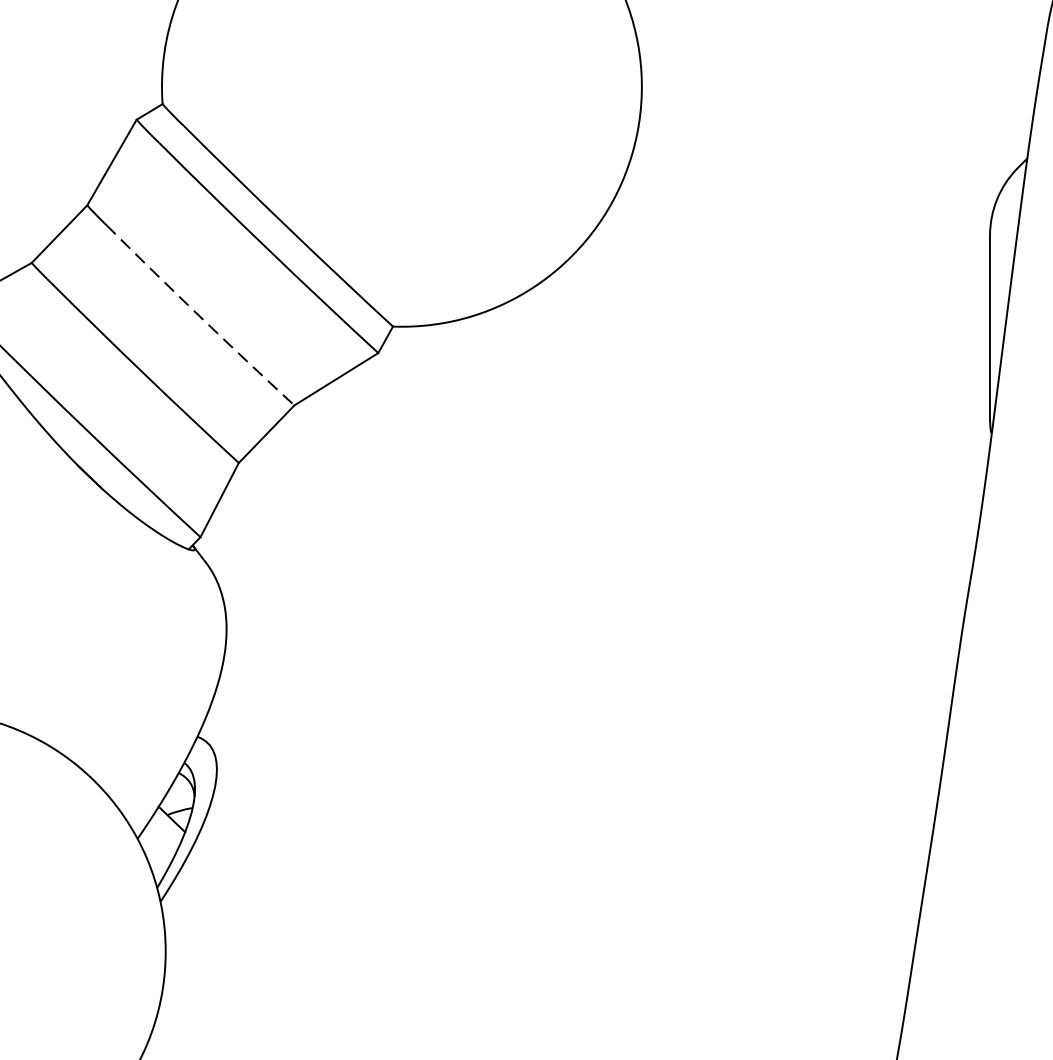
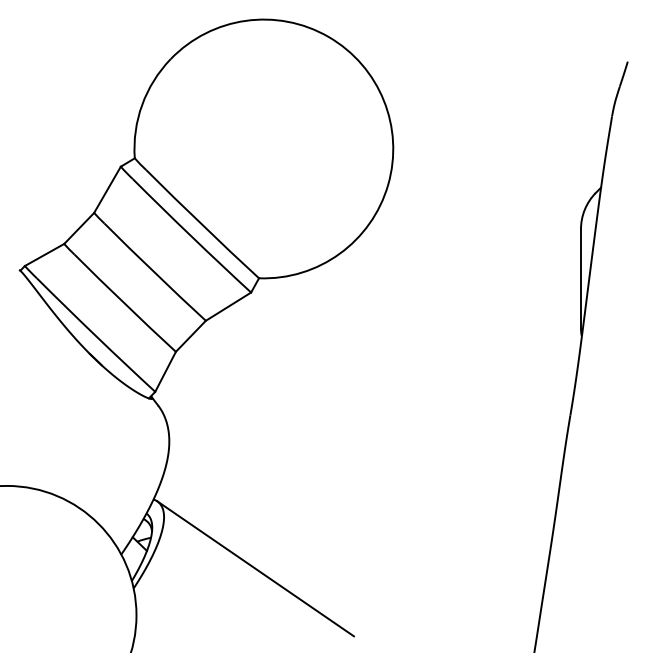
arc: (199, 315) -> (154, 272), dashed -> solid
line: (386, 864) -> (255, 568), added

